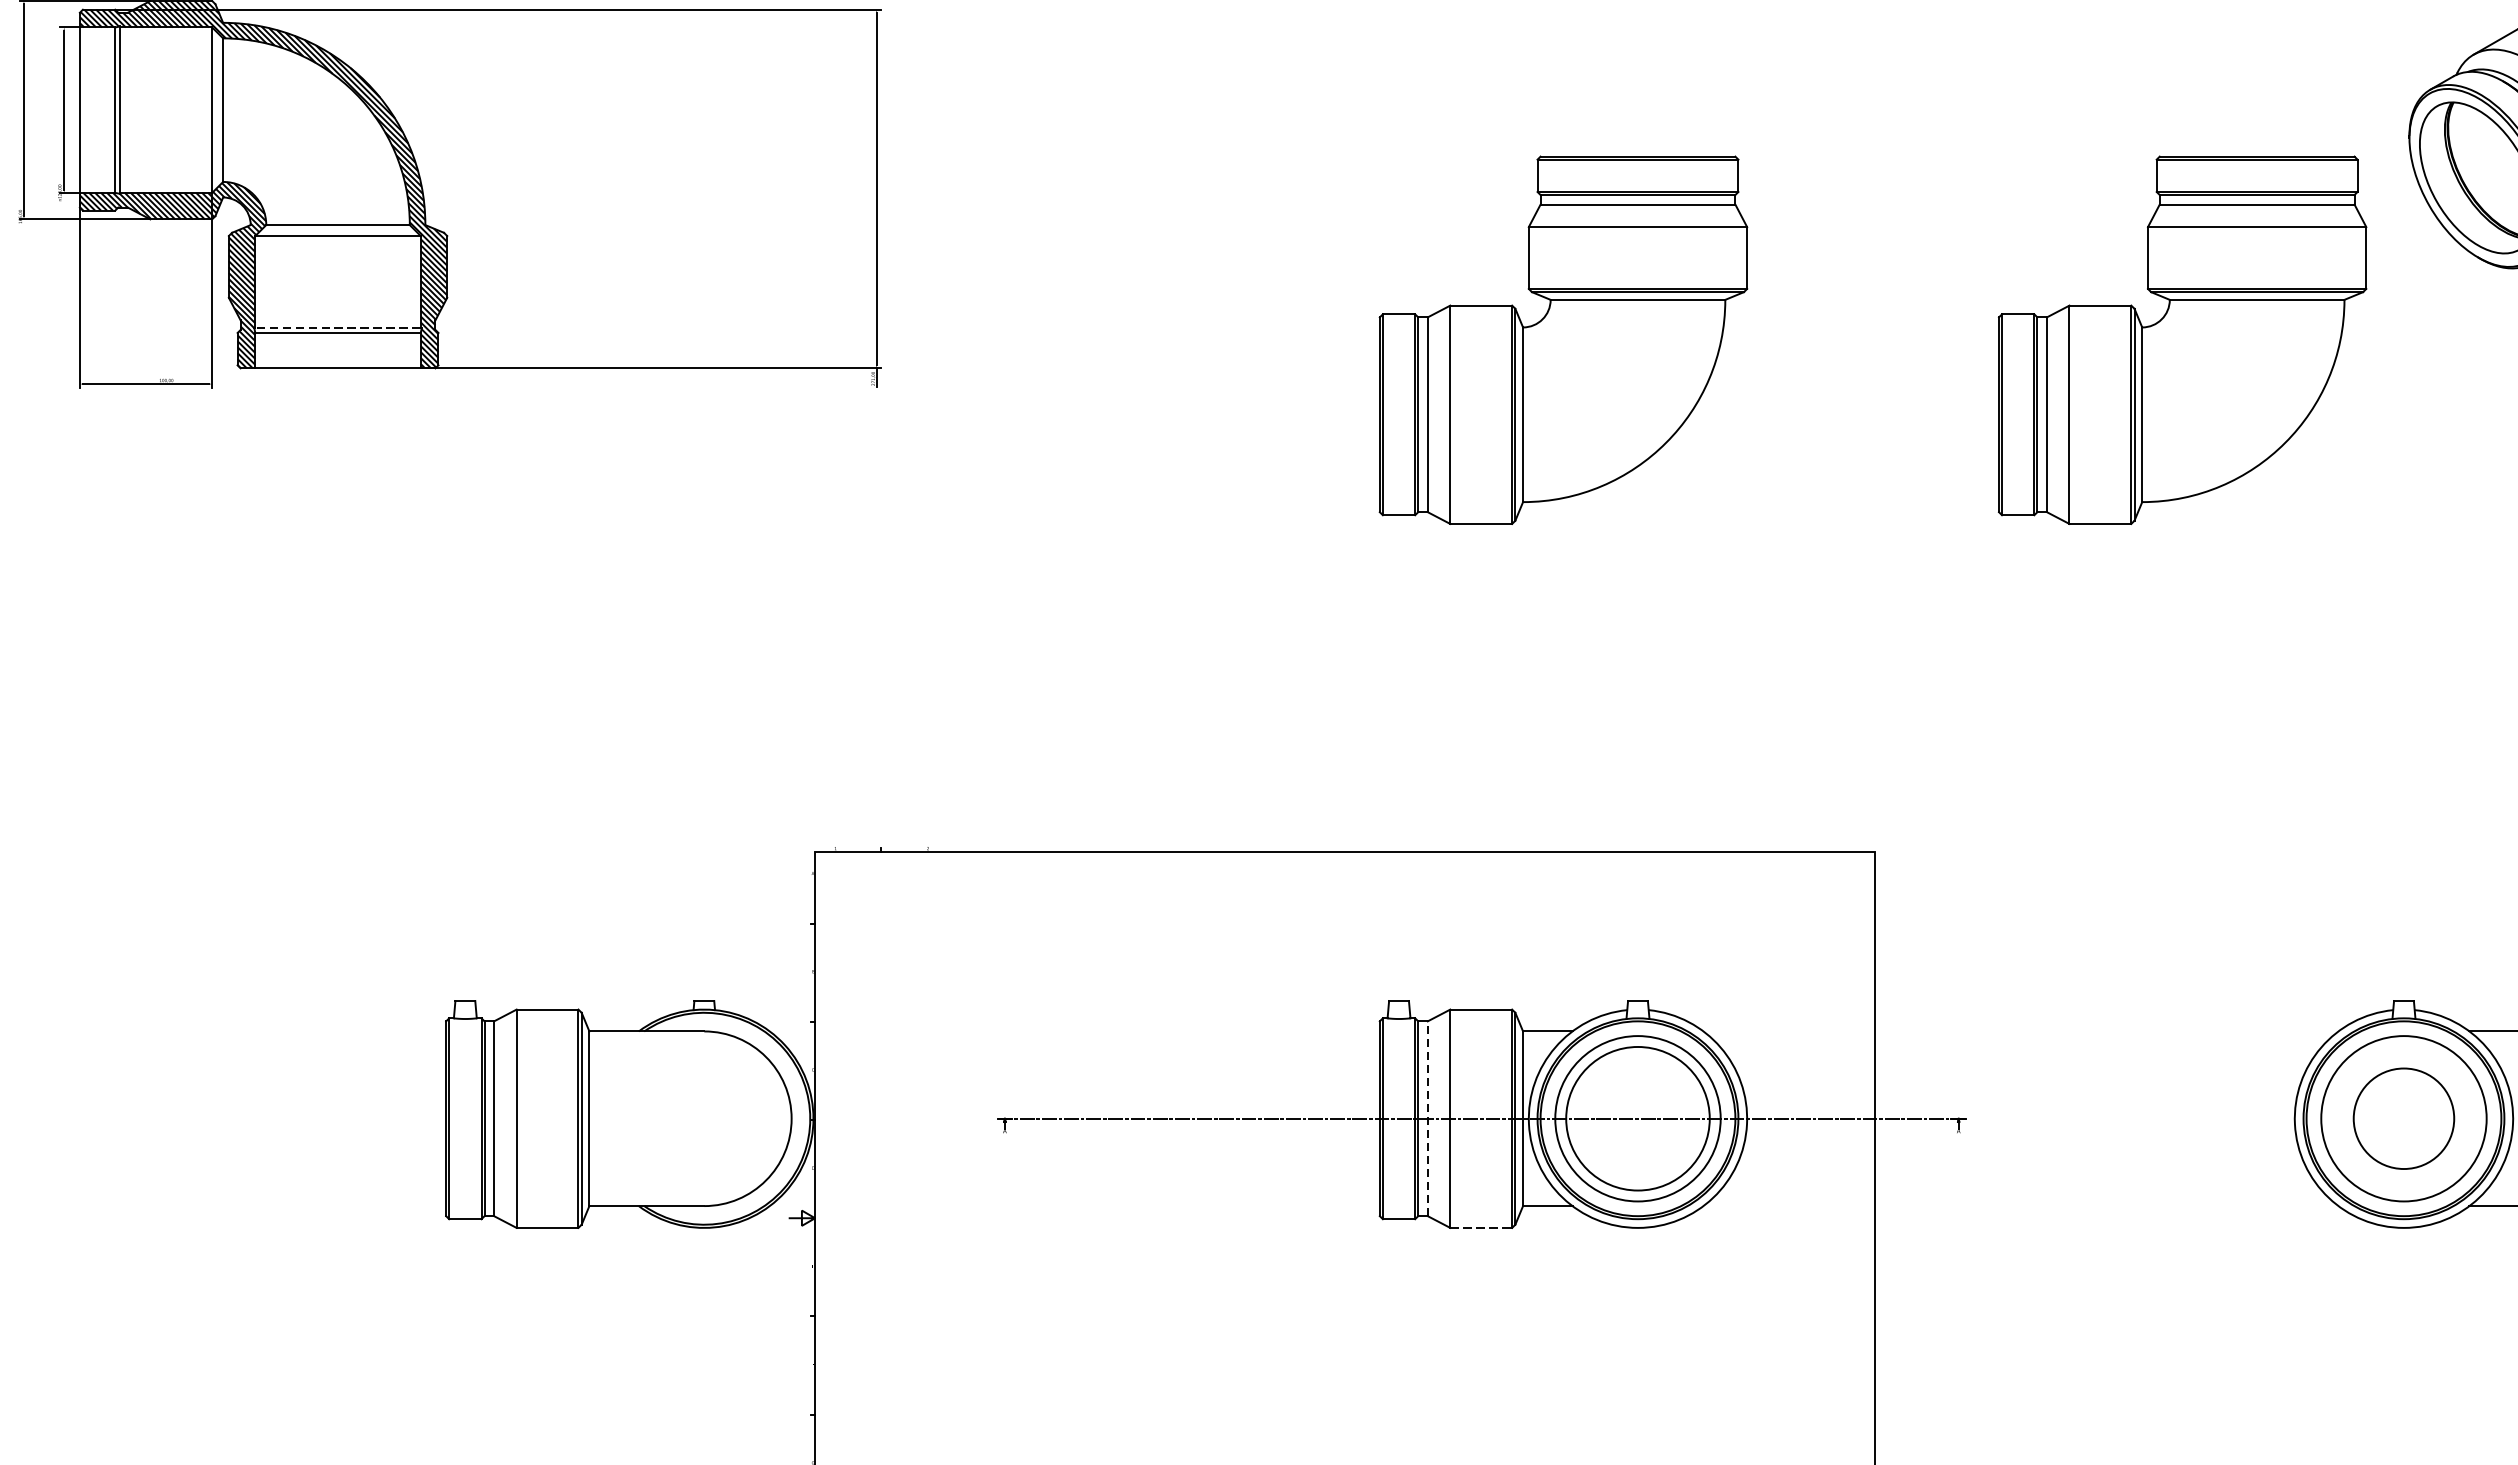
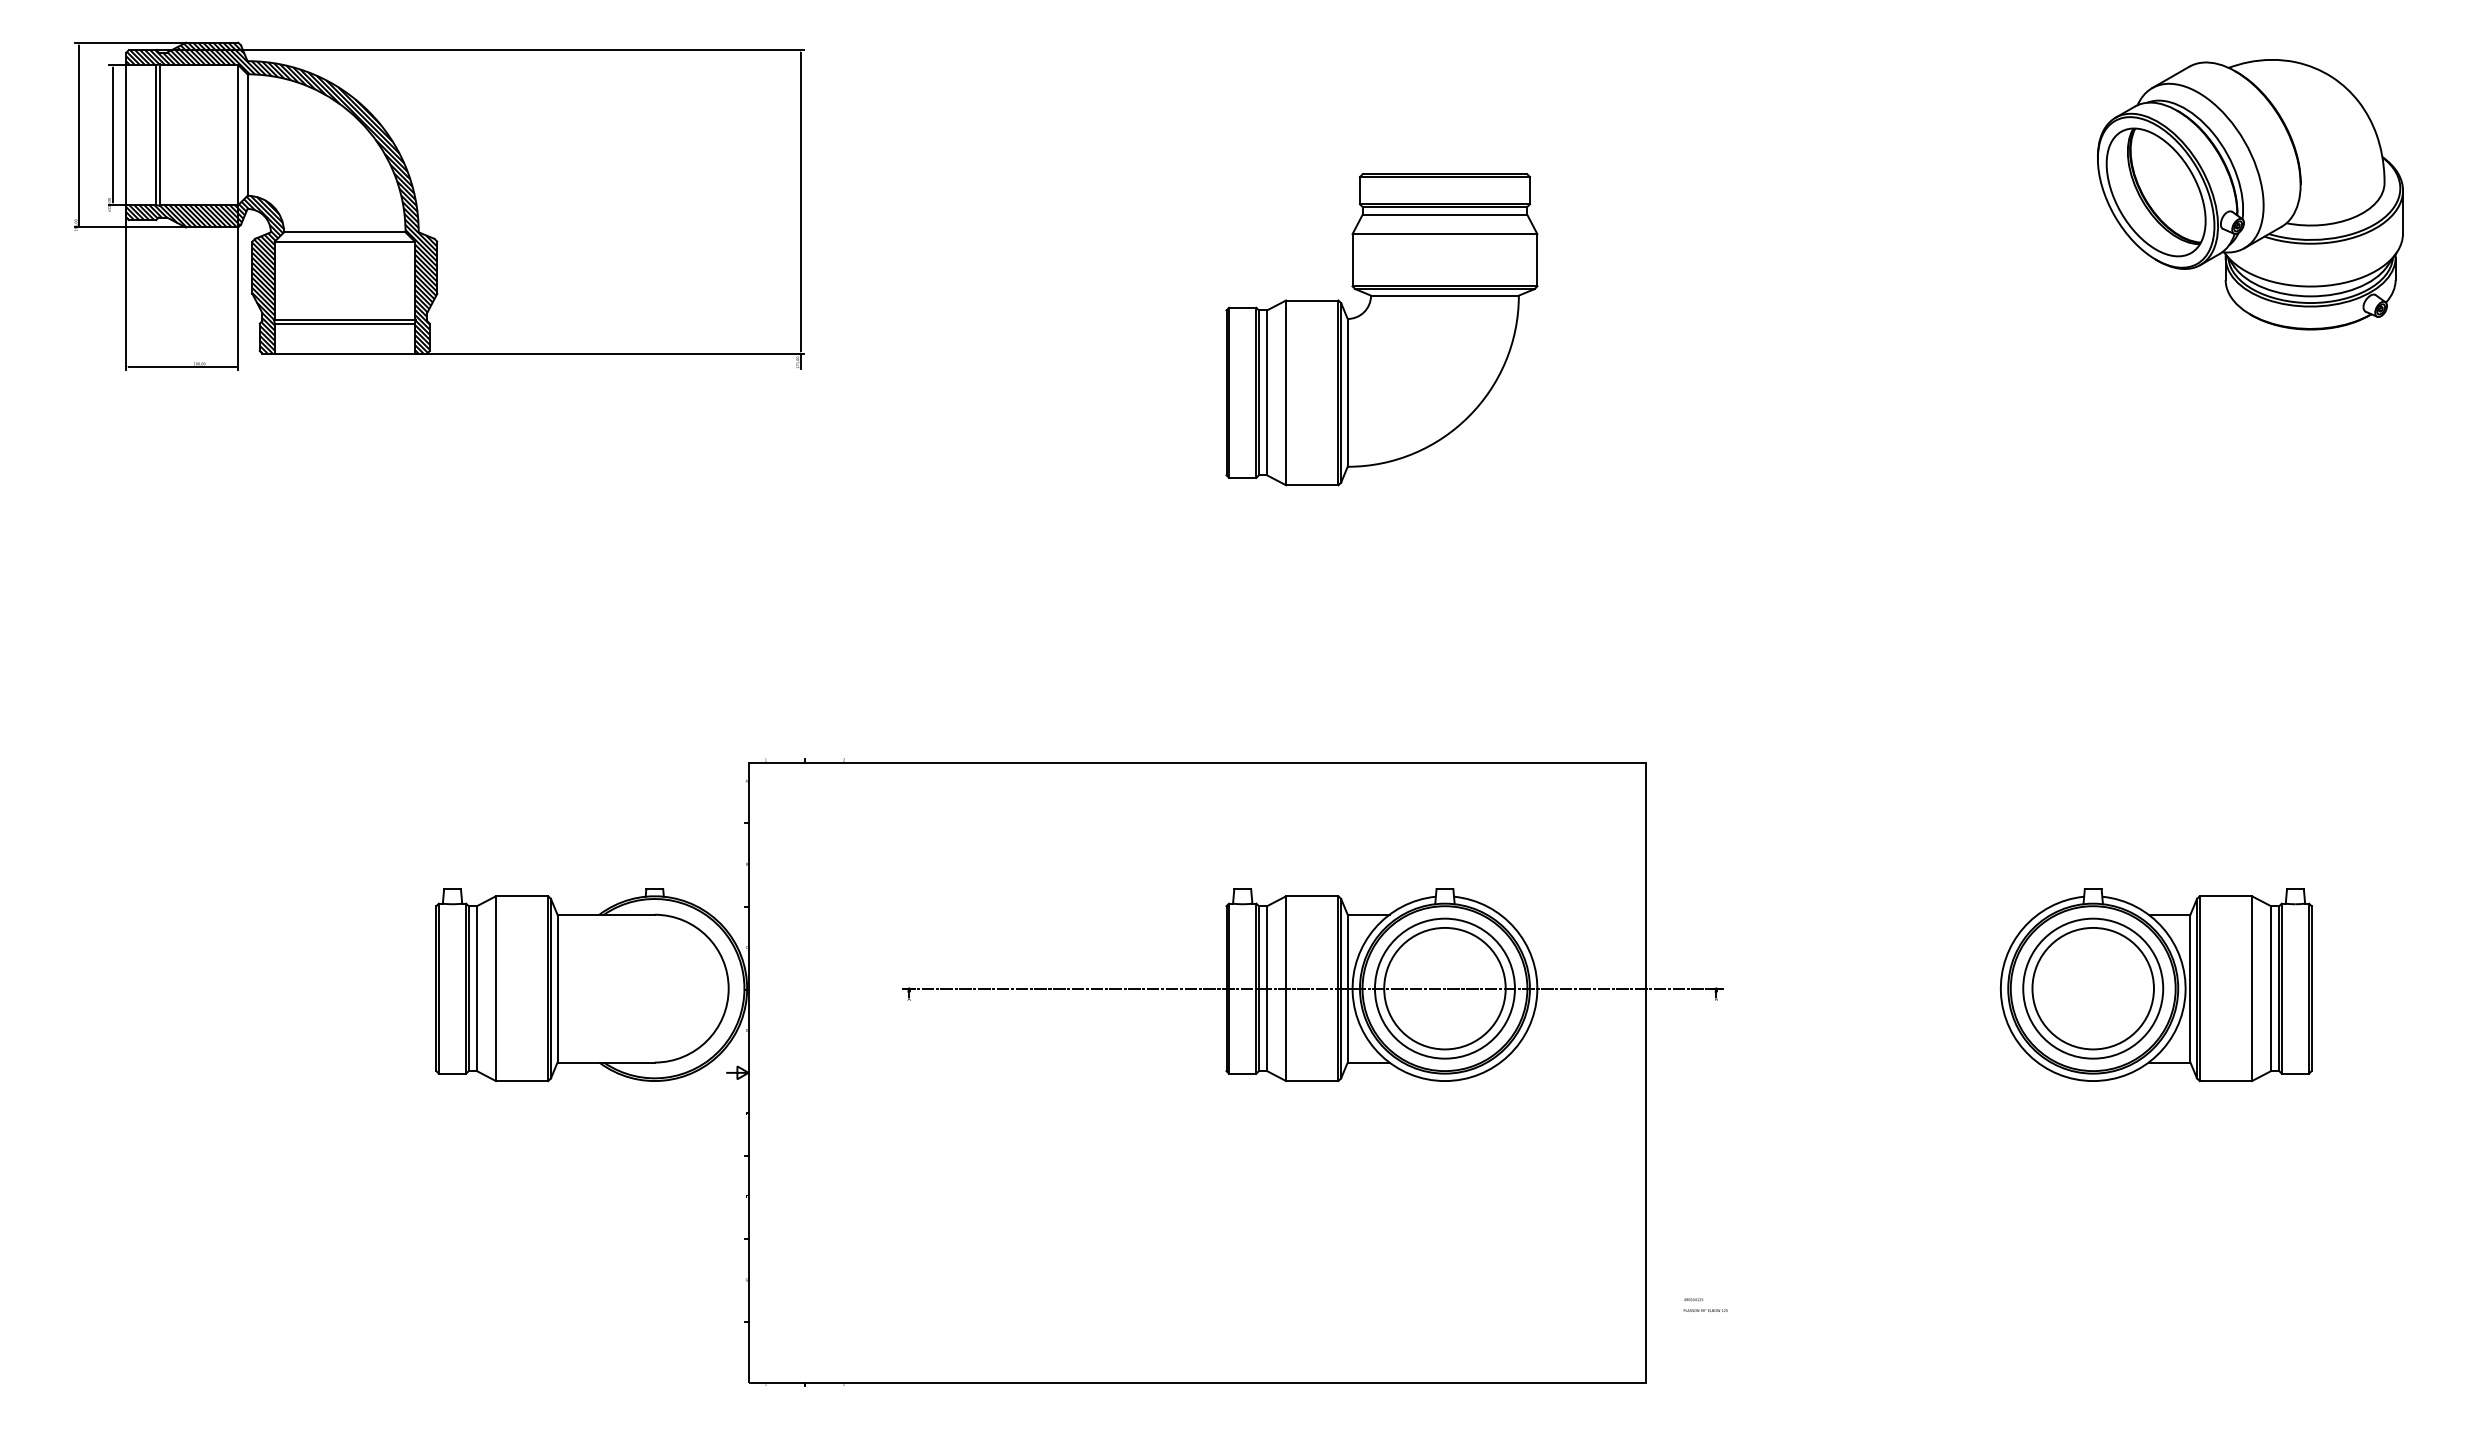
line: (337, 328) -> (344, 319), dashed -> solid
part: (2182, 339) -> (1905, 329), removed
line: (1428, 1118) -> (1267, 988), dashed -> solid
circle: (2403, 1118) -> (2092, 988), size x1.43
line: (1481, 1228) -> (1312, 1081), dashed -> solid

